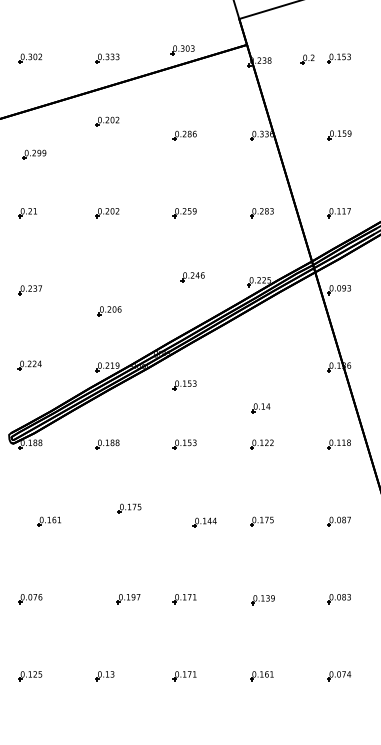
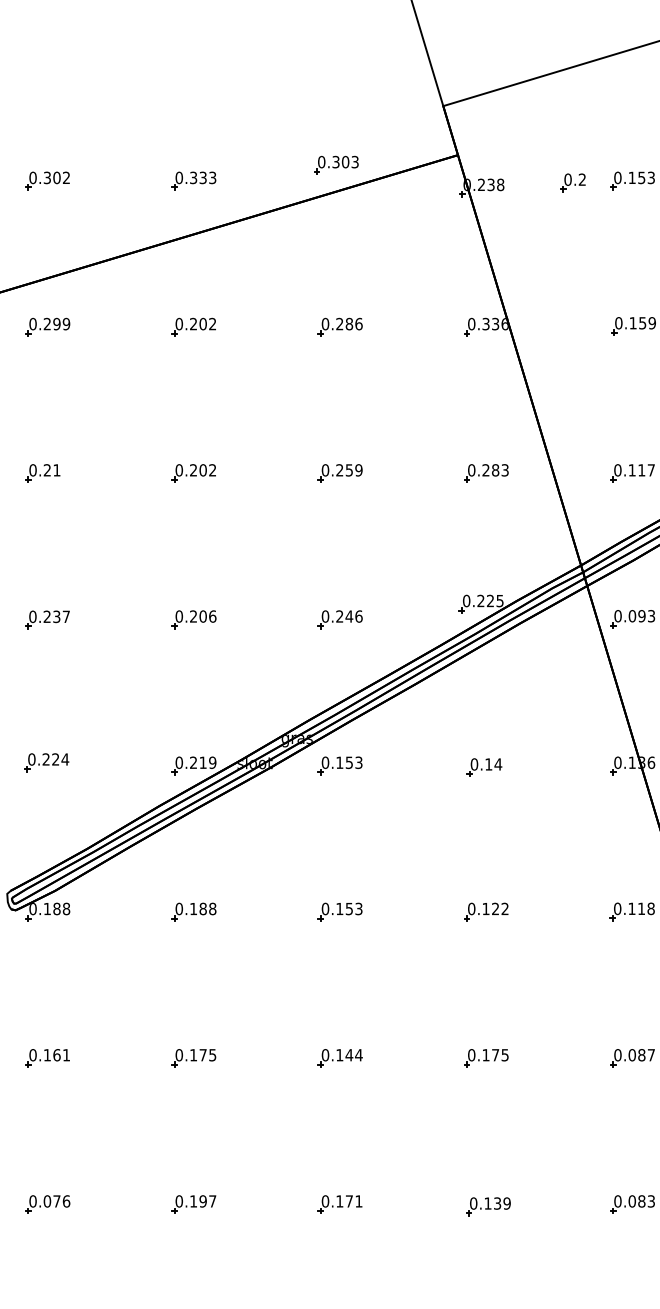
part: (107, 121) -> (193, 326), moved
part: (34, 154) -> (47, 326), moved
part: (192, 277) -> (339, 620), moved
part: (109, 311) -> (193, 620), moved
part: (184, 385) -> (339, 766), moved
part: (260, 408) -> (483, 768), moved
part: (129, 508) -> (193, 1057), moved
part: (48, 521) -> (45, 1057), moved
part: (204, 522) -> (339, 1057), moved
part: (128, 599) -> (193, 1205), moved

